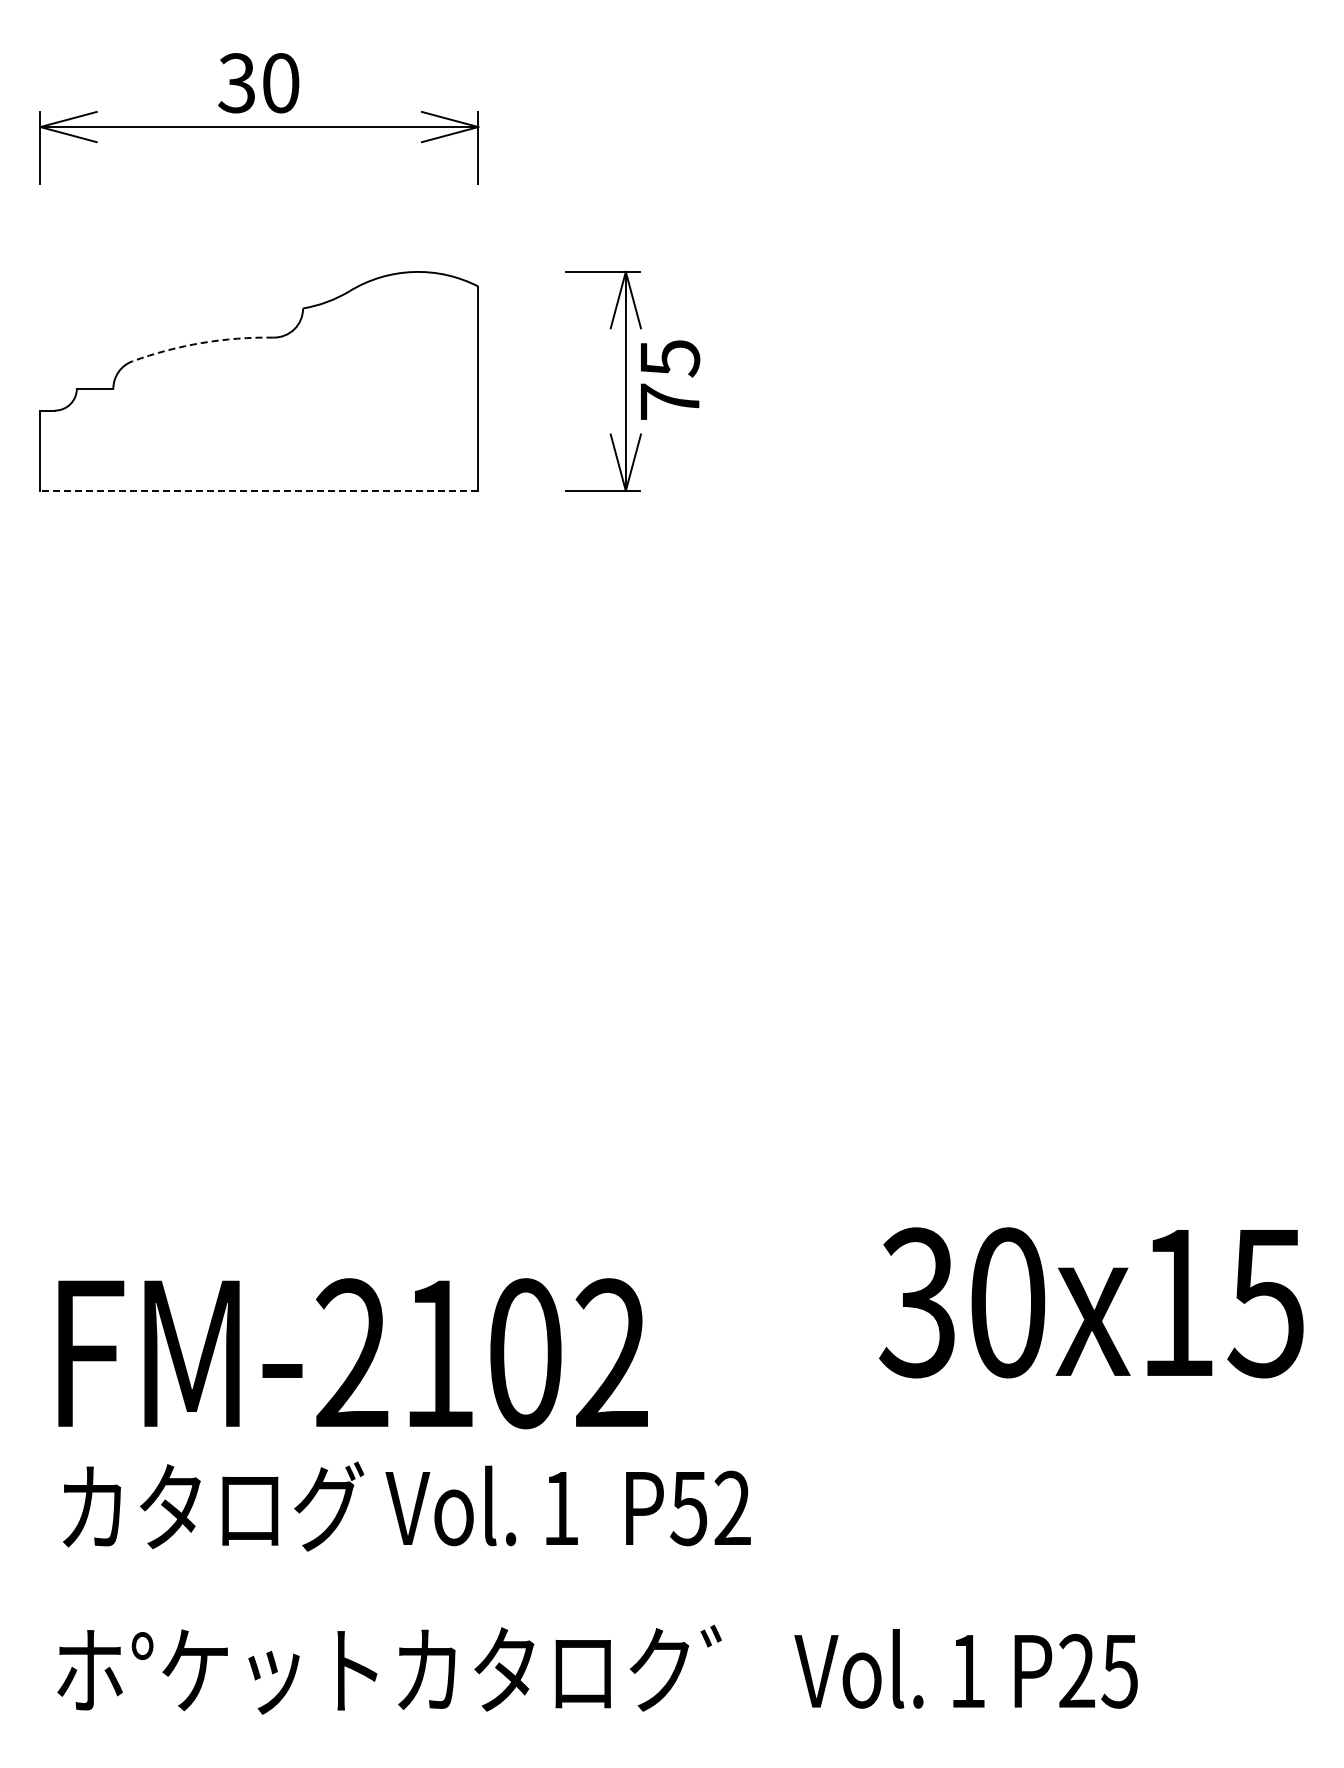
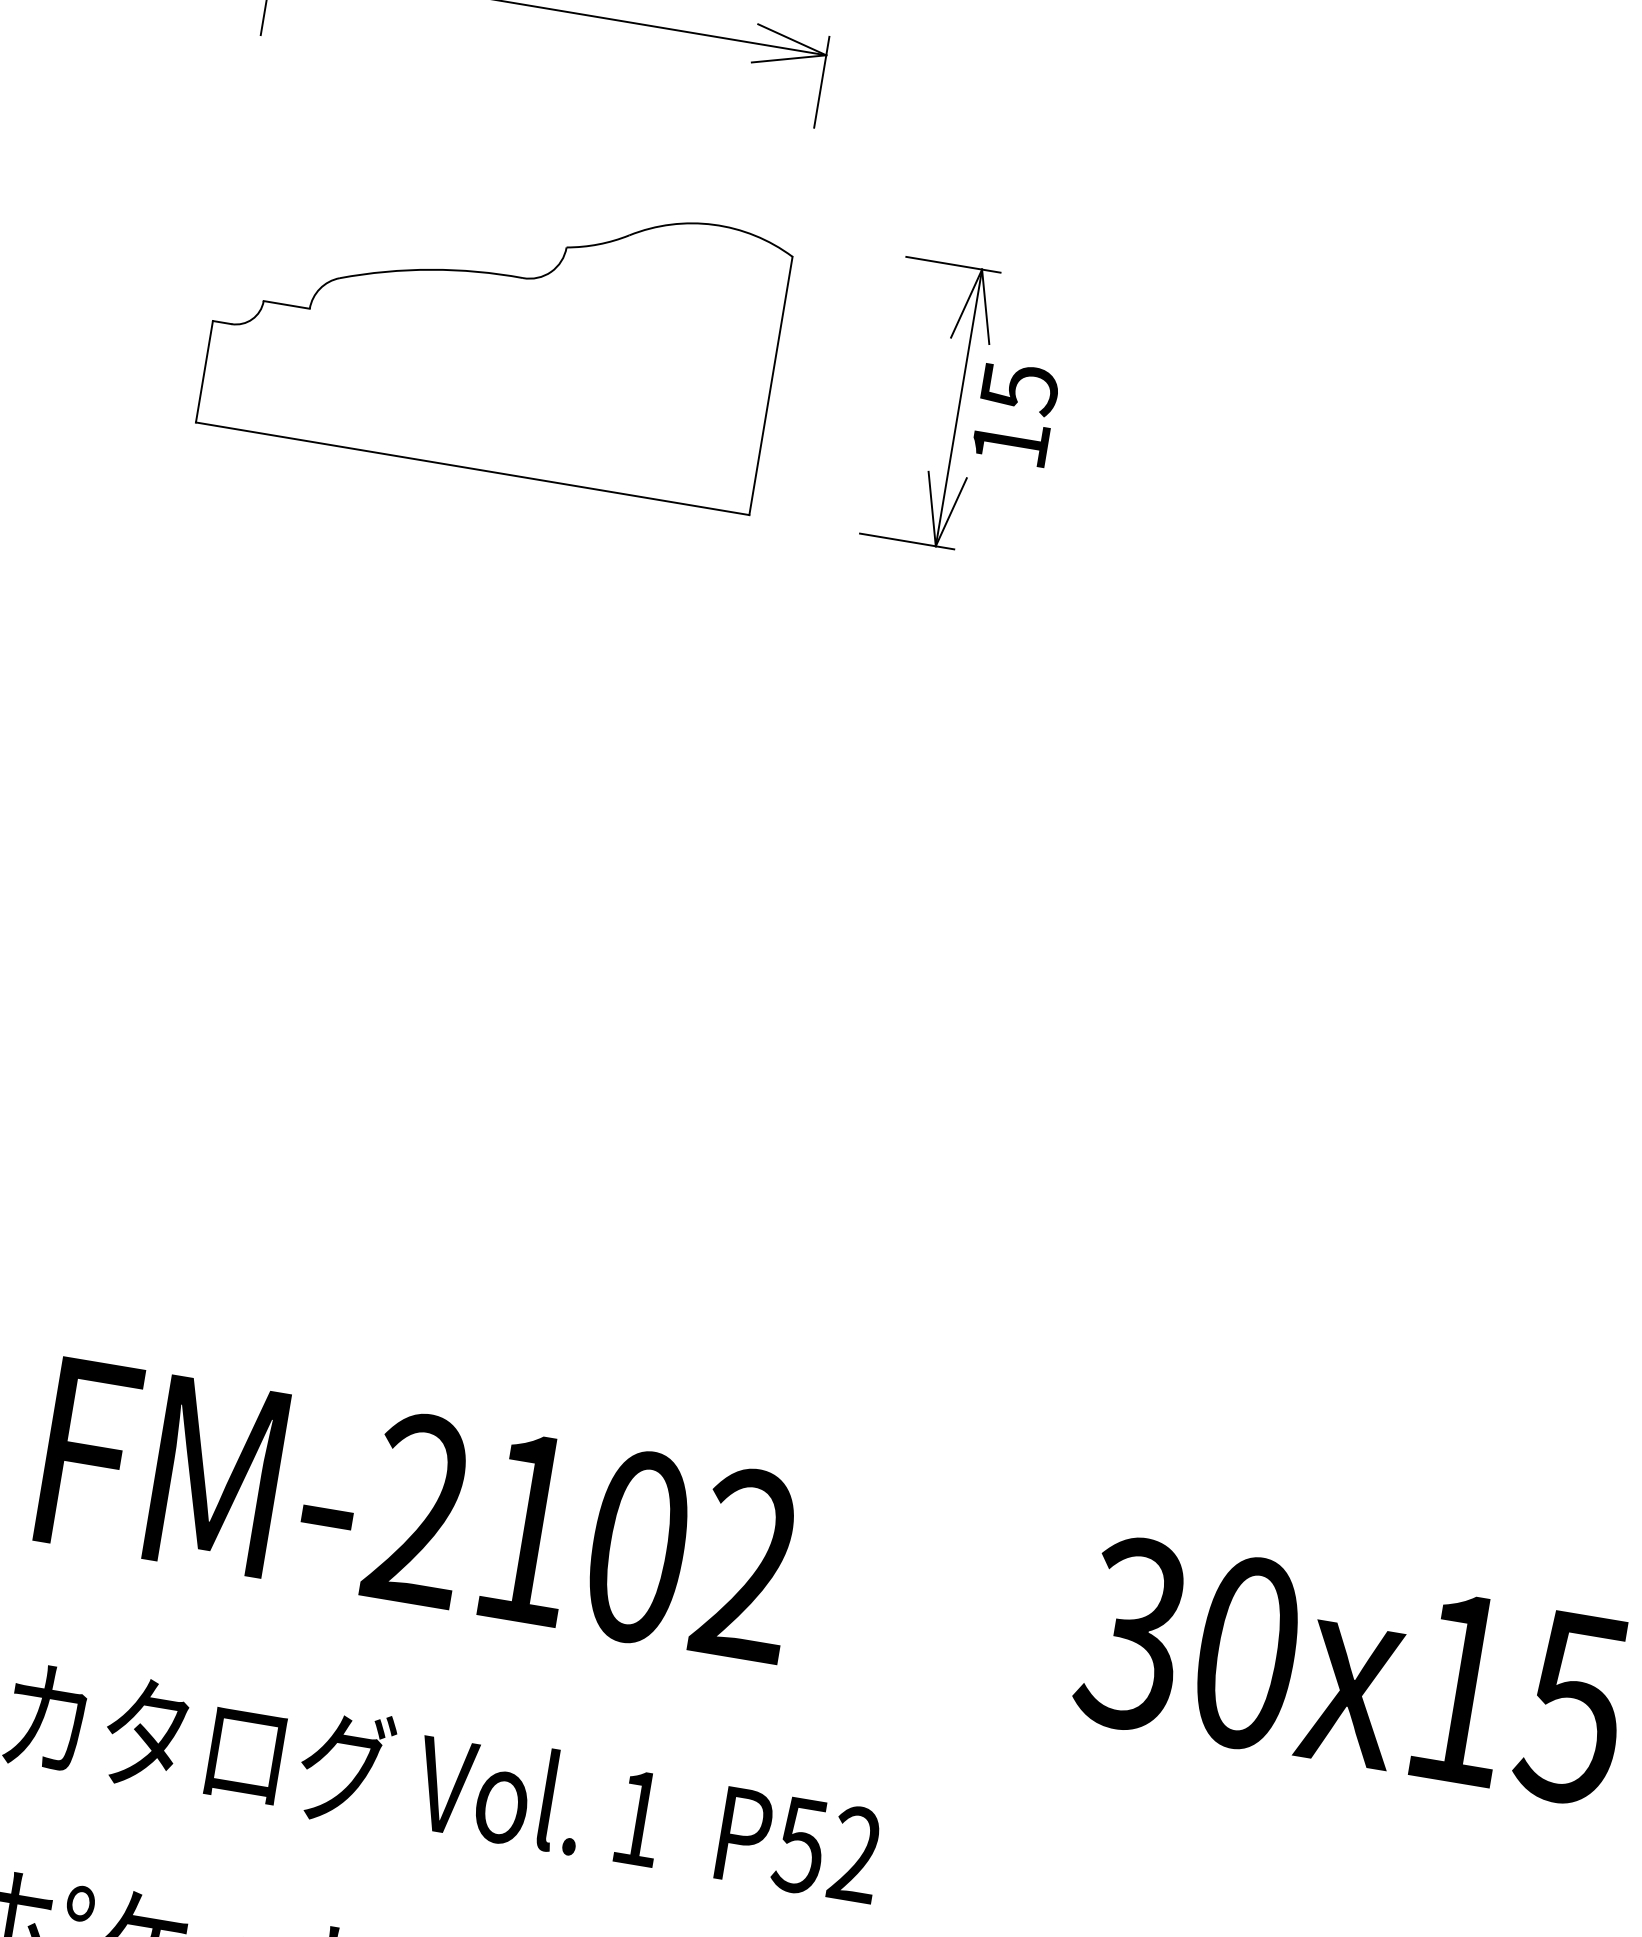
arc: (201, 343) -> (430, 270), dashed -> solid
text: (670, 401) -> (1011, 442), 75 -> 15
line: (259, 490) -> (472, 468), dashed -> solid
text: (352, 1353) -> (419, 1510), moved

